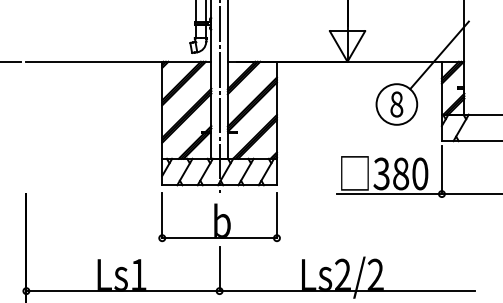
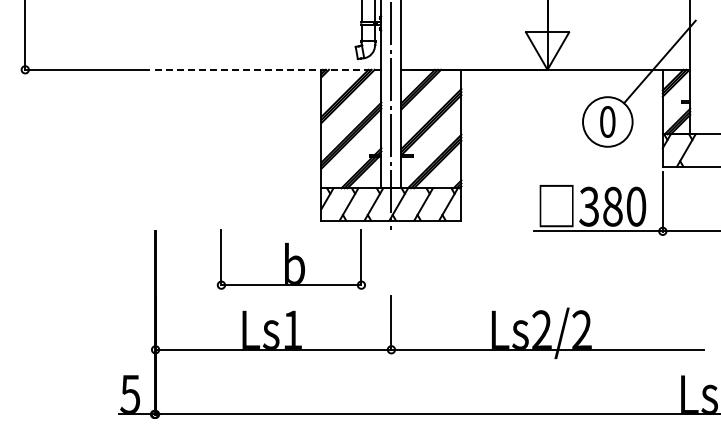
line: (118, 61) -> (268, 69), solid -> dashed
text: (396, 104) -> (607, 121), 8 -> 0
part: (218, 217) -> (290, 259), moved

